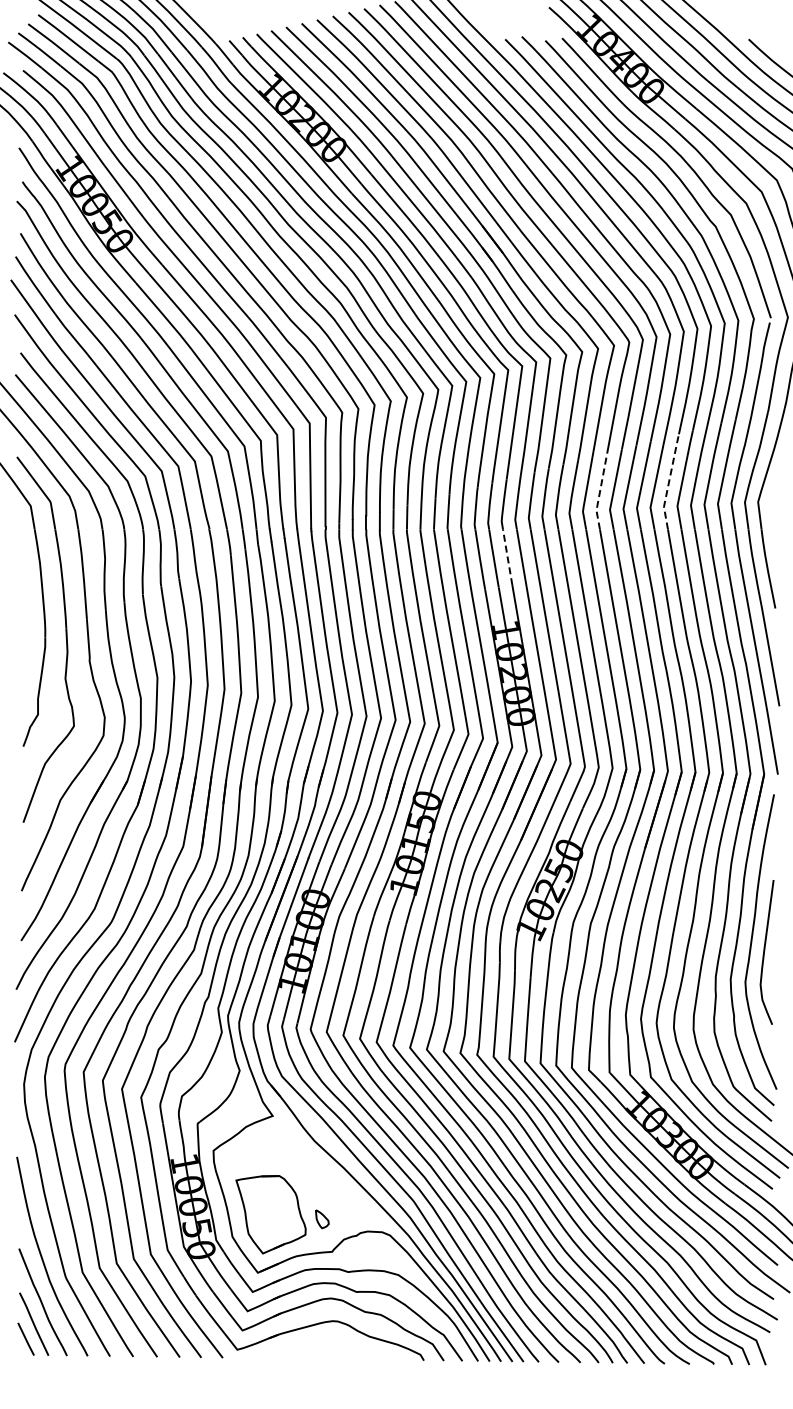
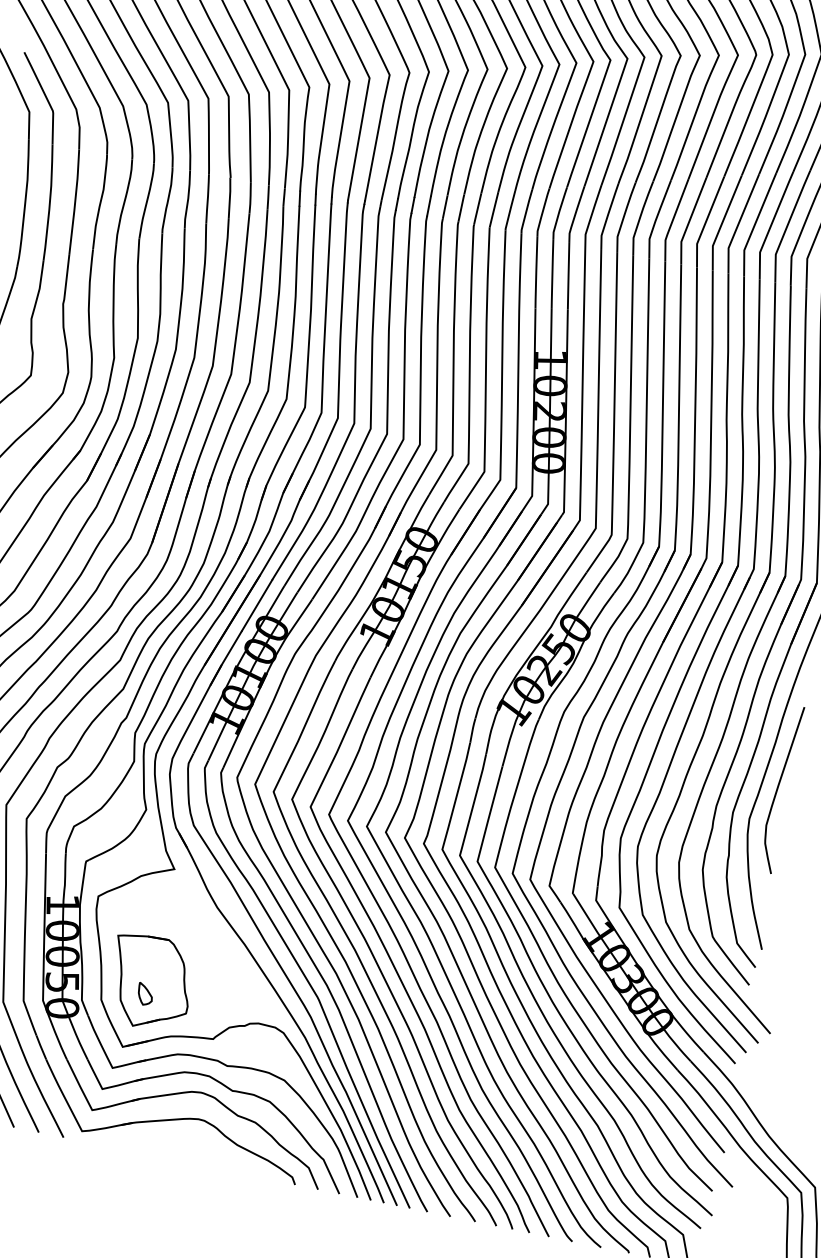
line: (669, 481) -> (772, 224), dashed -> solid
line: (599, 492) -> (688, 221), dashed -> solid
line: (507, 556) -> (568, 275), dashed -> solid
part: (322, 1219) -> (145, 994), moved

